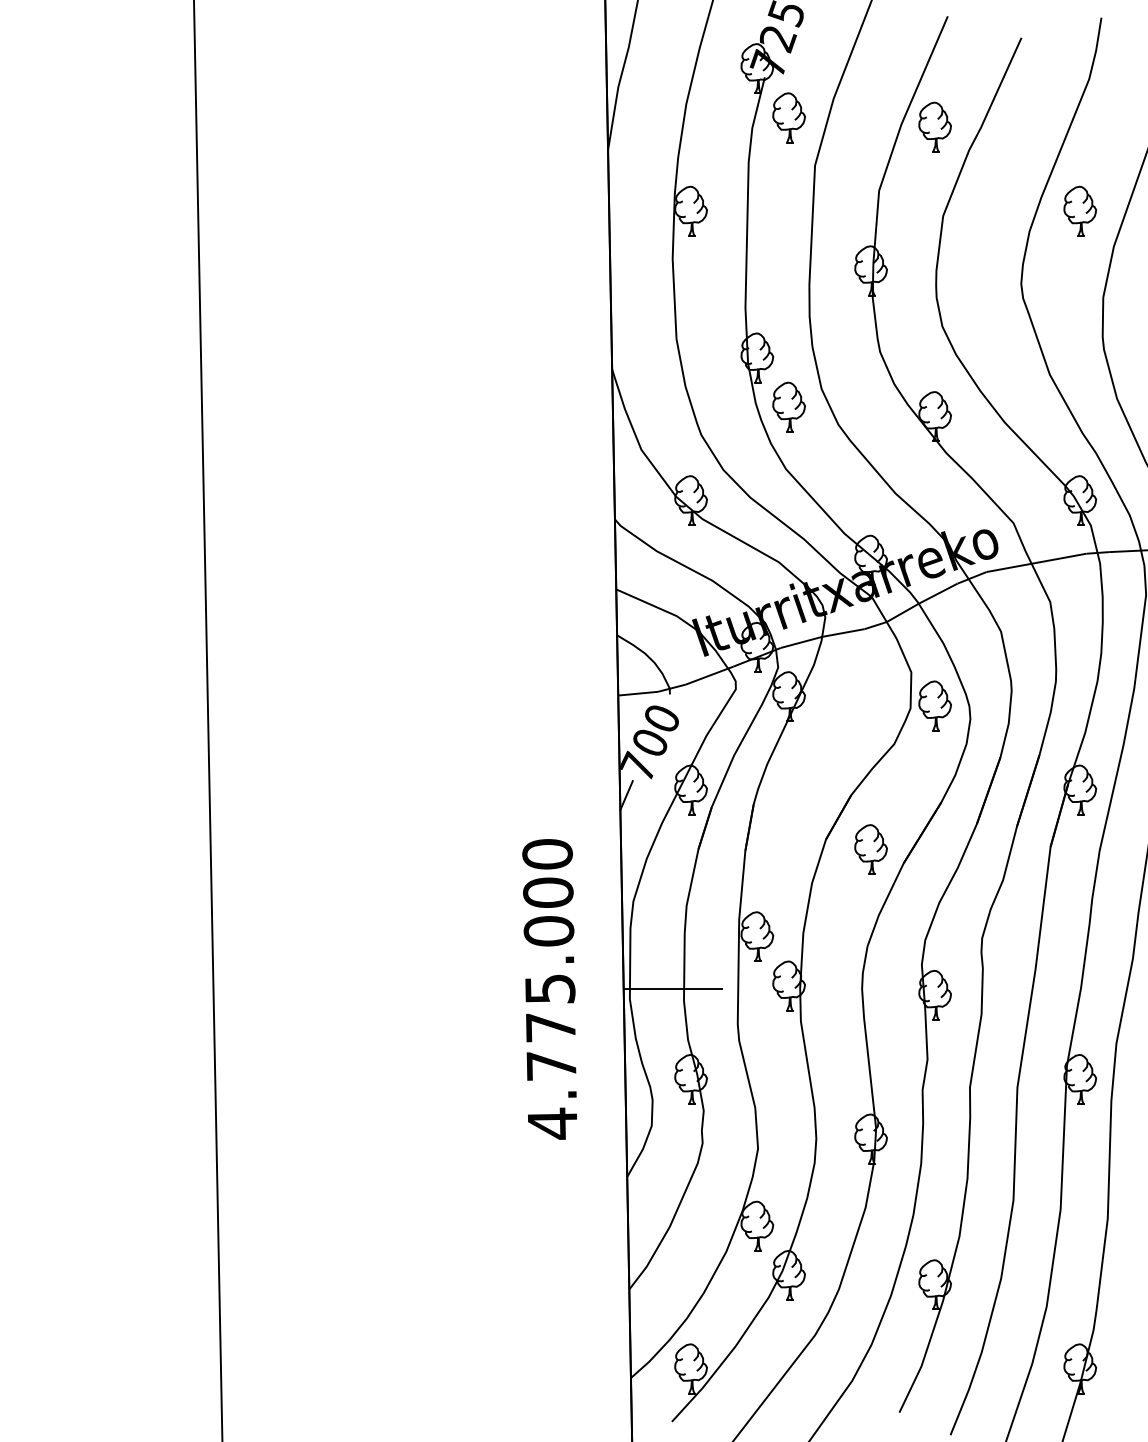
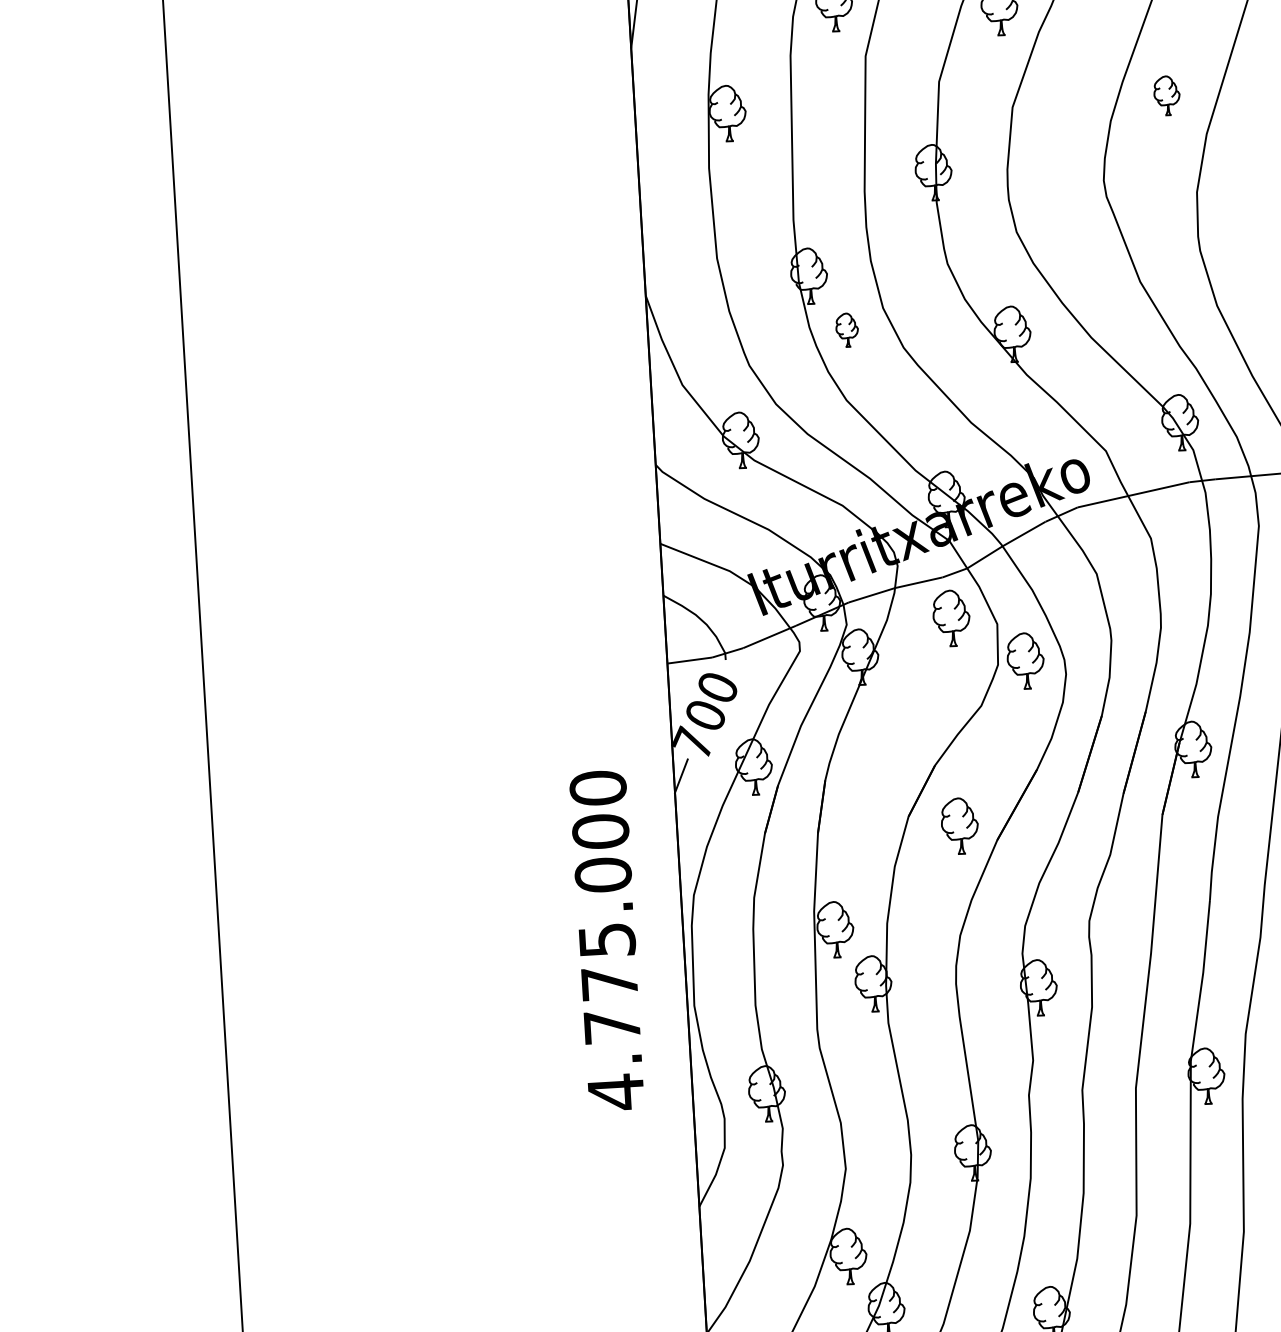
part: (1079, 210) -> (1166, 94), size x0.7
part: (788, 406) -> (846, 329), size x0.6
part: (870, 665) -> (950, 618), added
line: (672, 988) -> (741, 991), removed
text: (549, 989) -> (606, 940), moved

